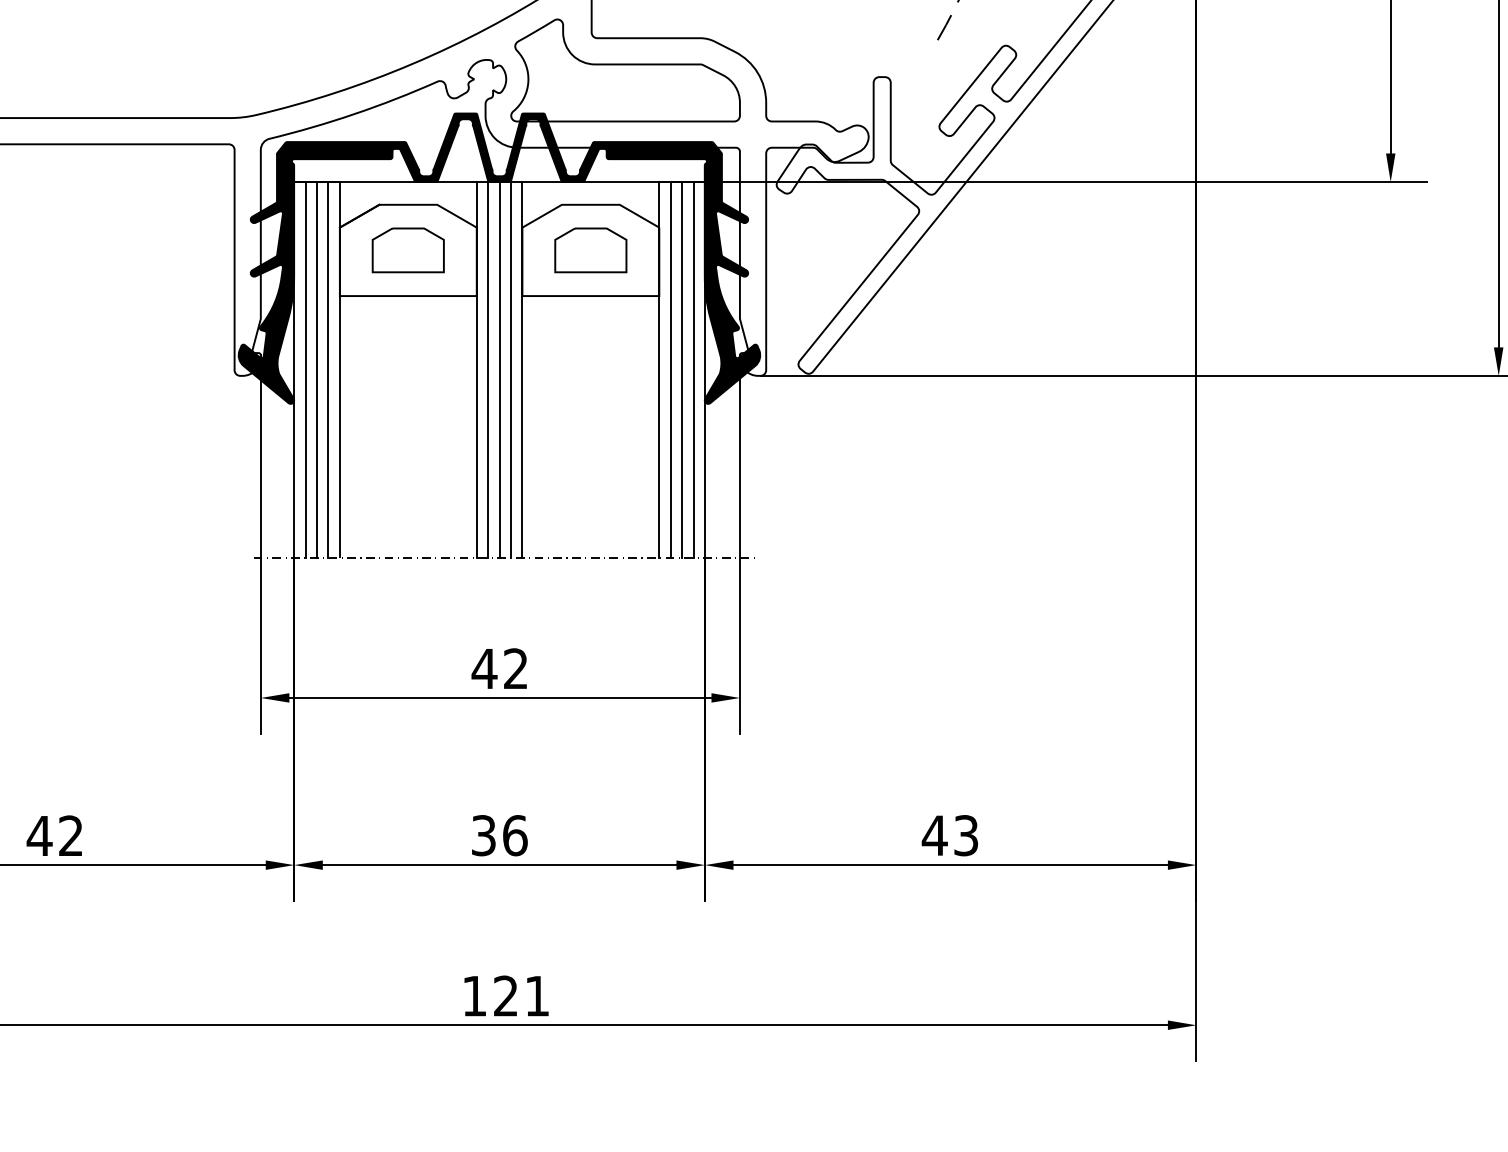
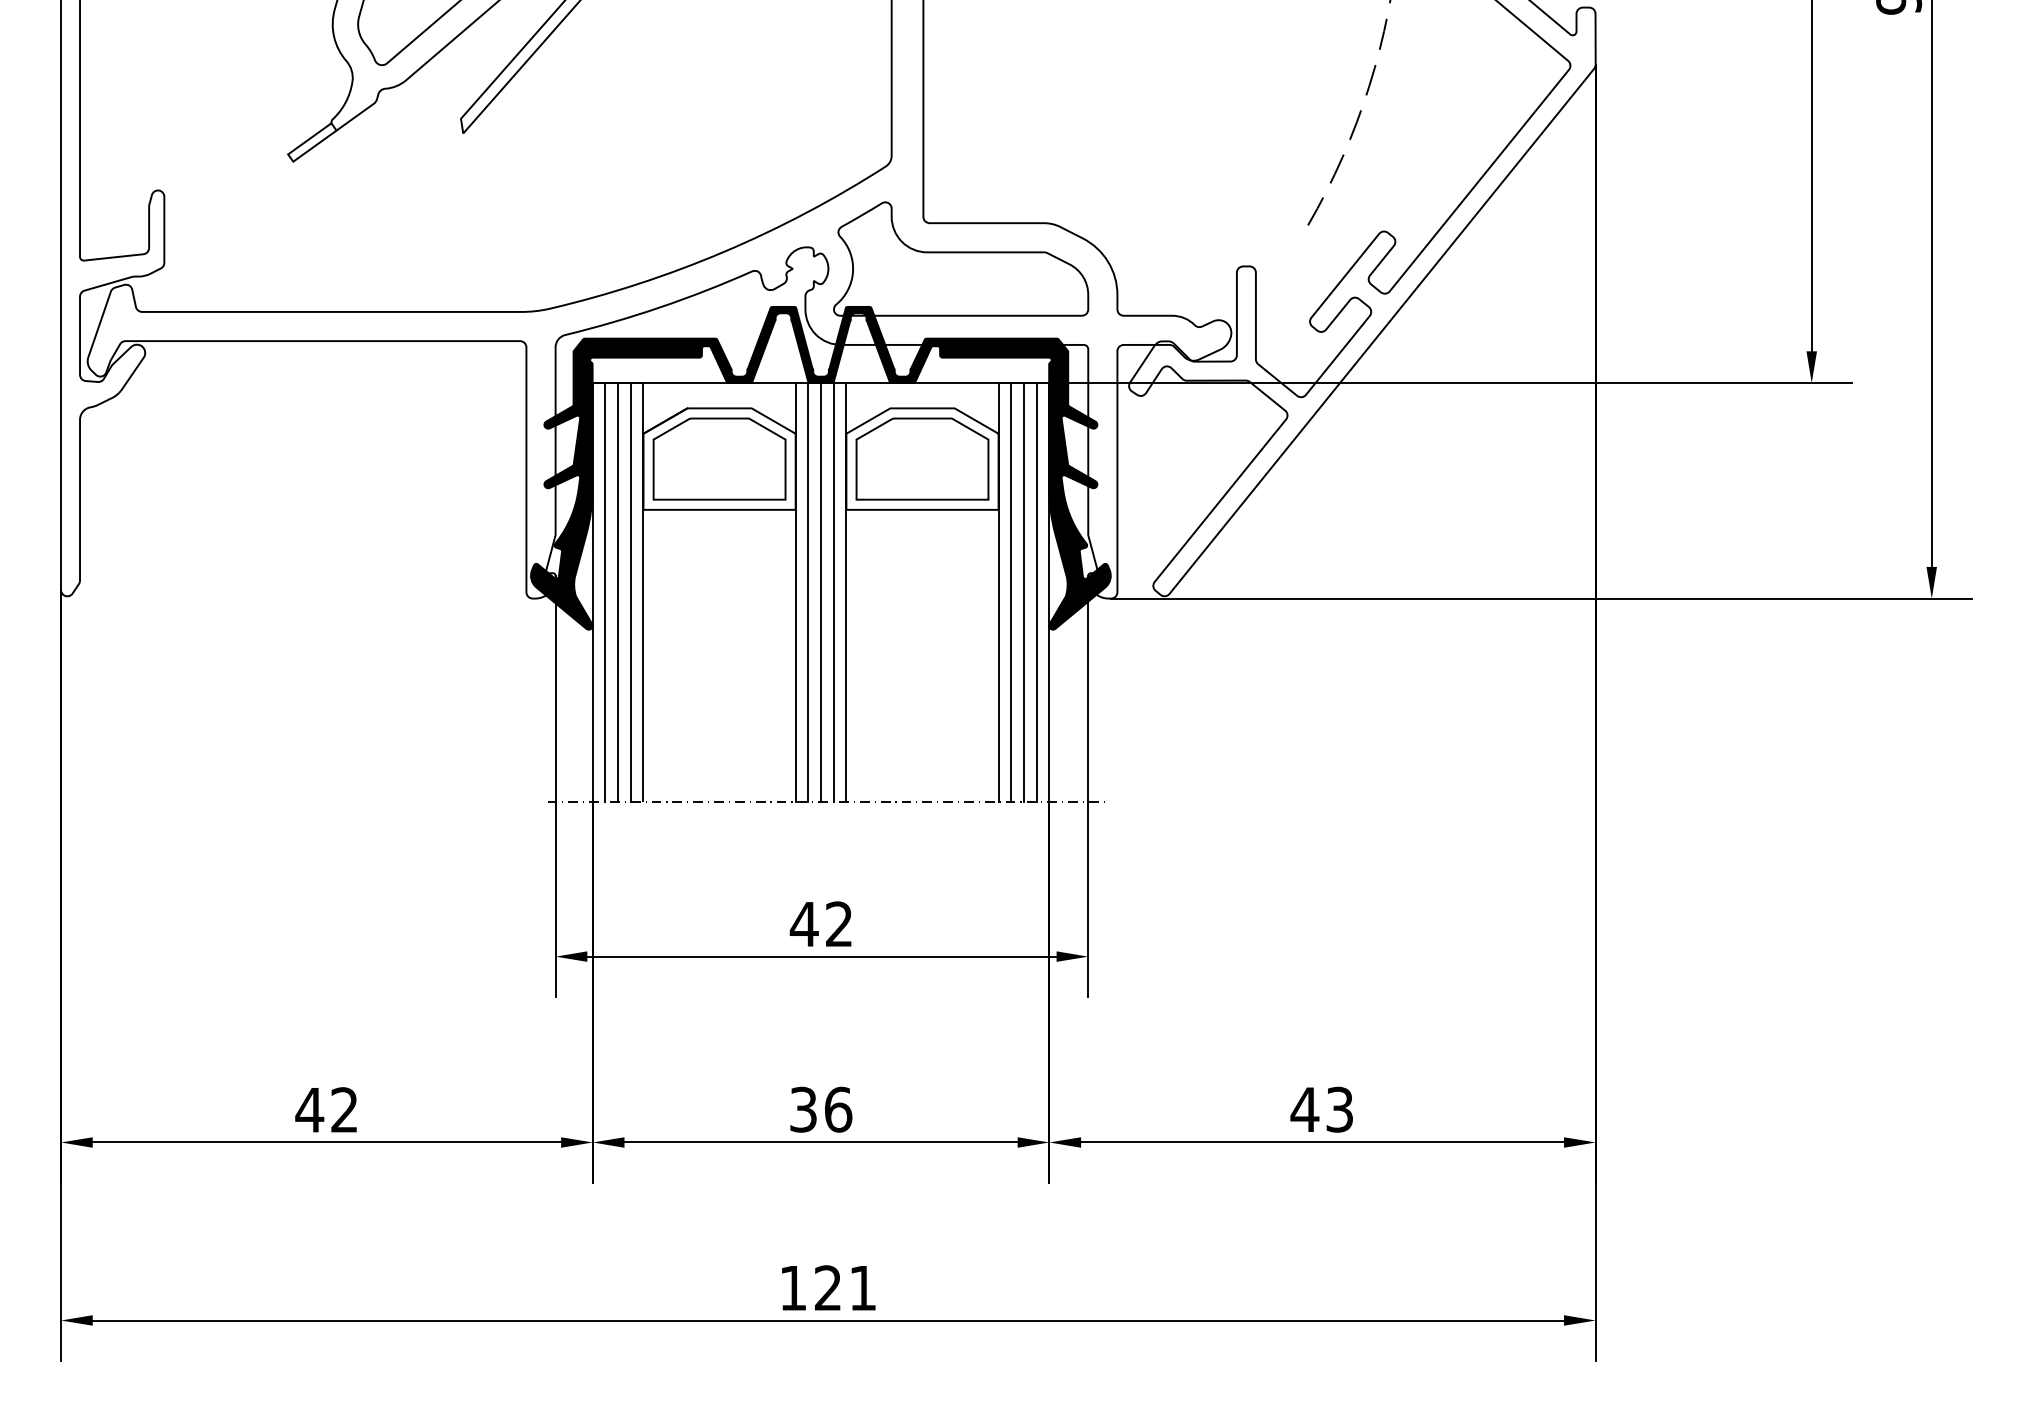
part: (408, 249) -> (719, 458), size x1.67
part: (590, 249) -> (922, 458), size x1.67

